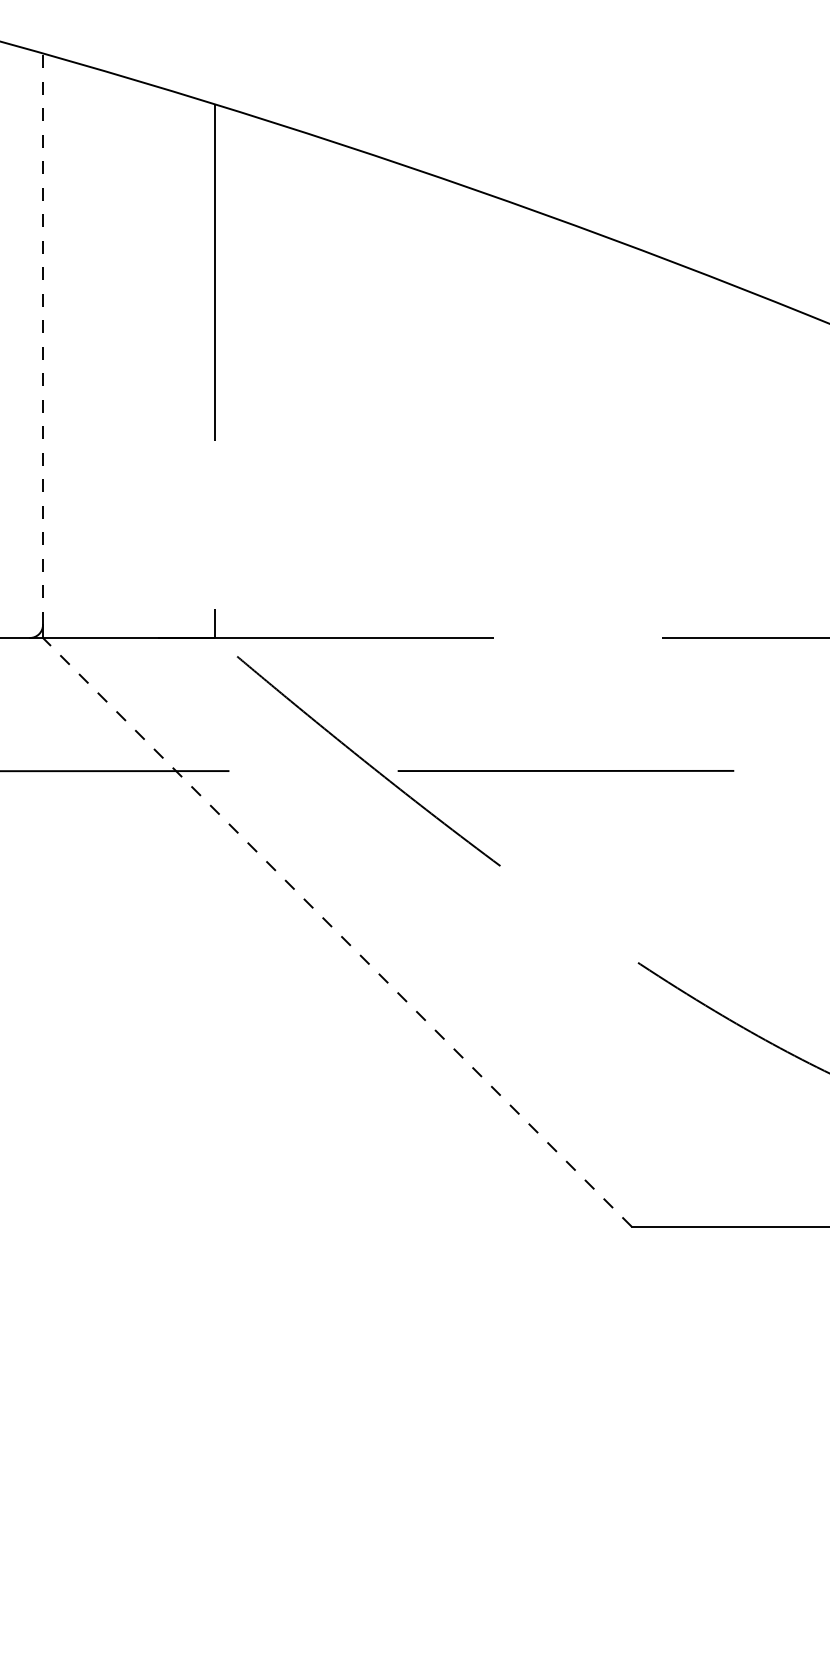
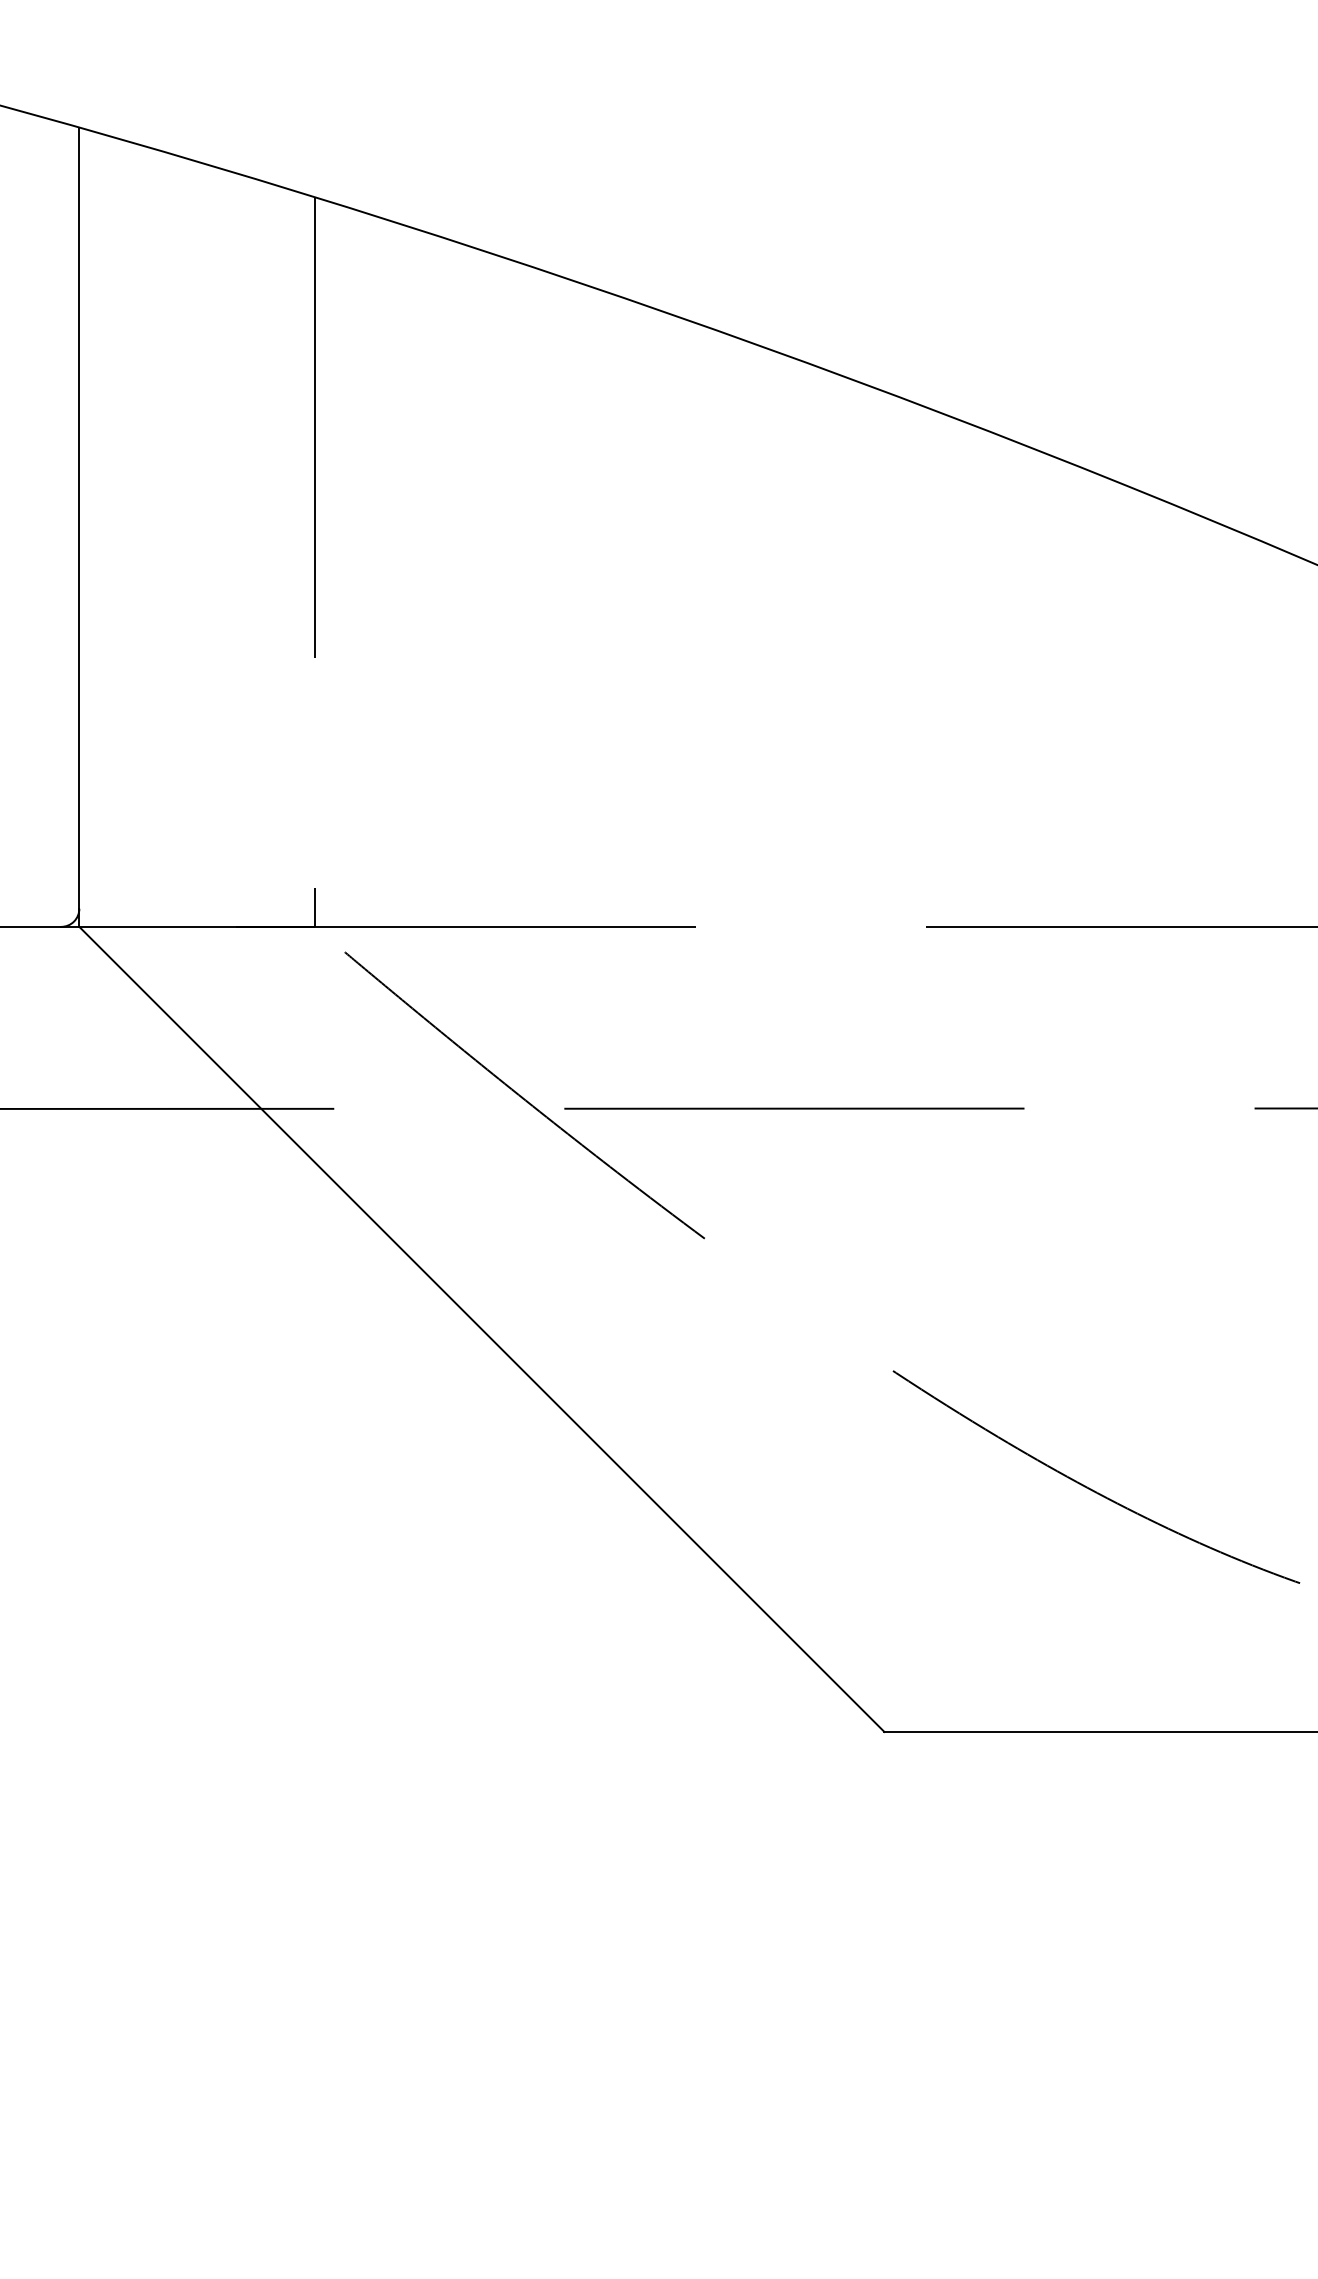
line: (43, 338) -> (79, 517), dashed -> solid
line: (337, 932) -> (481, 1329), dashed -> solid

